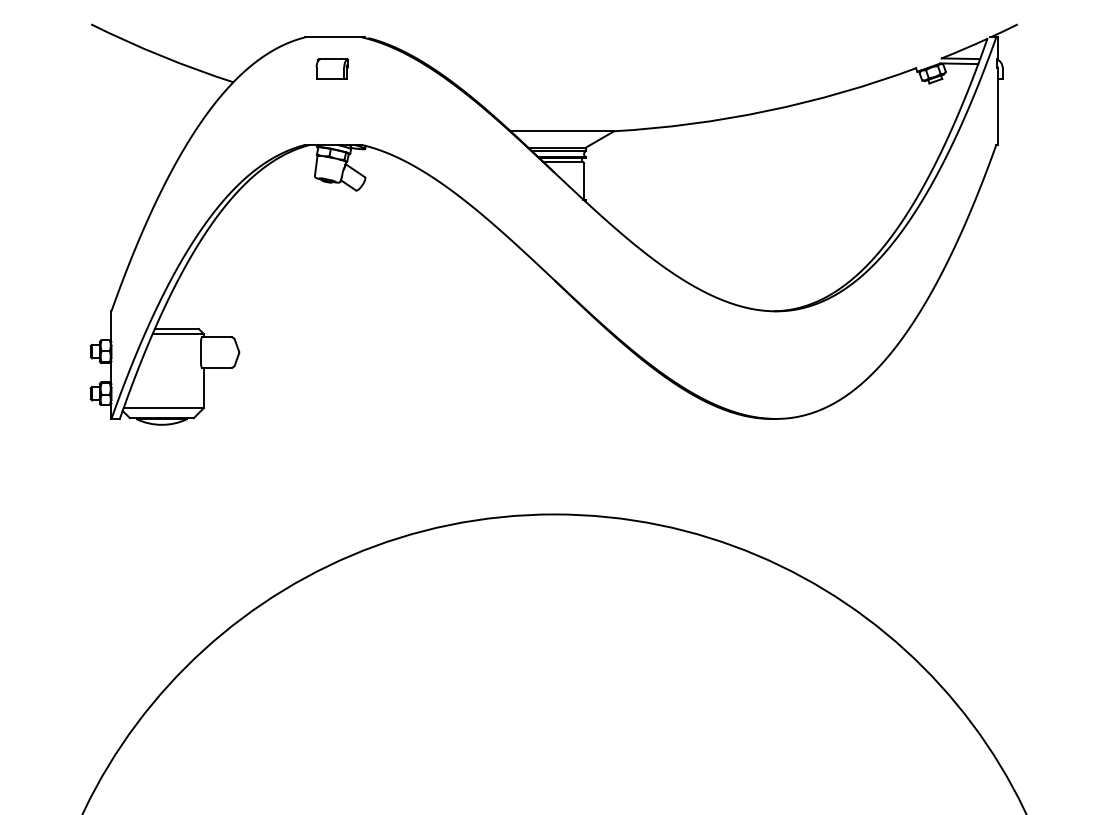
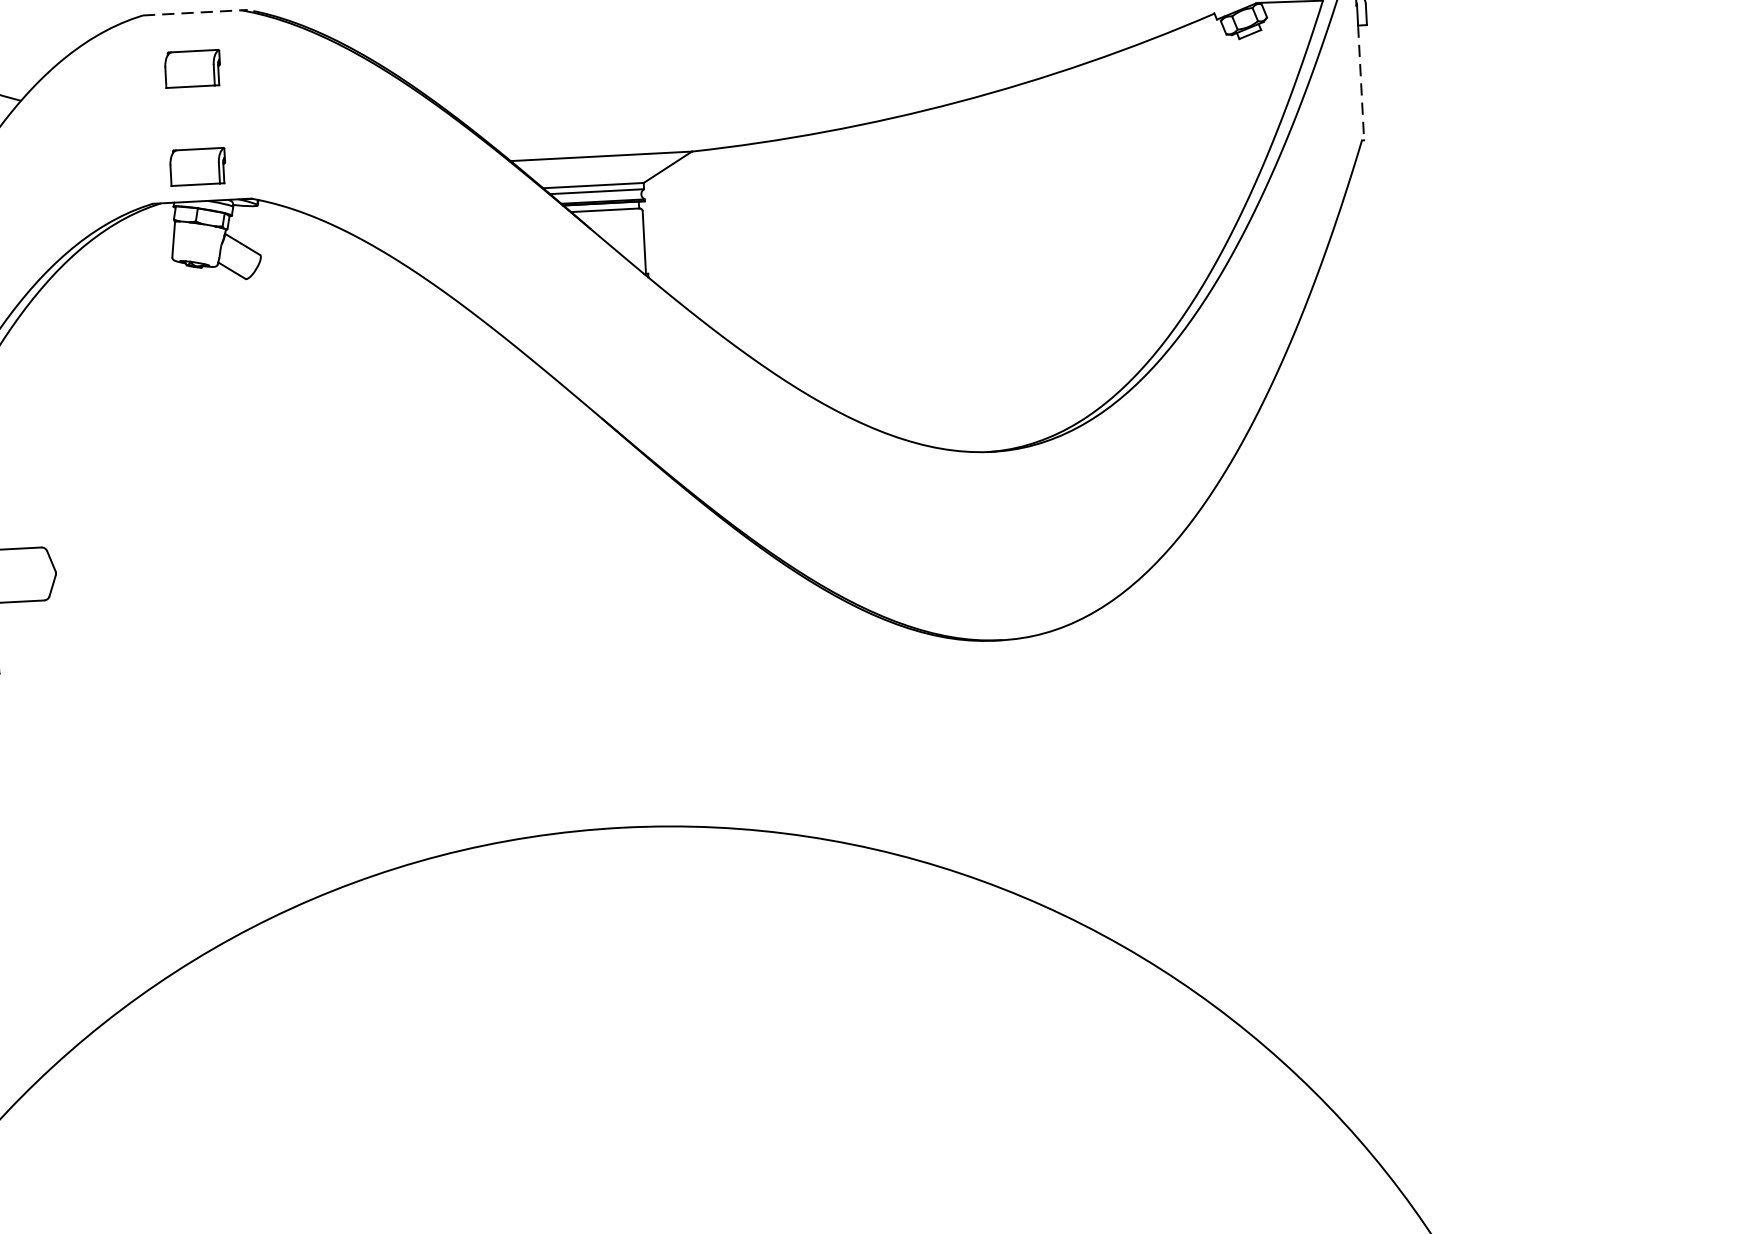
line: (334, 37) -> (193, 13), solid -> dashed
line: (997, 112) -> (1361, 83), solid -> dashed
part: (331, 124) -> (196, 165), added

